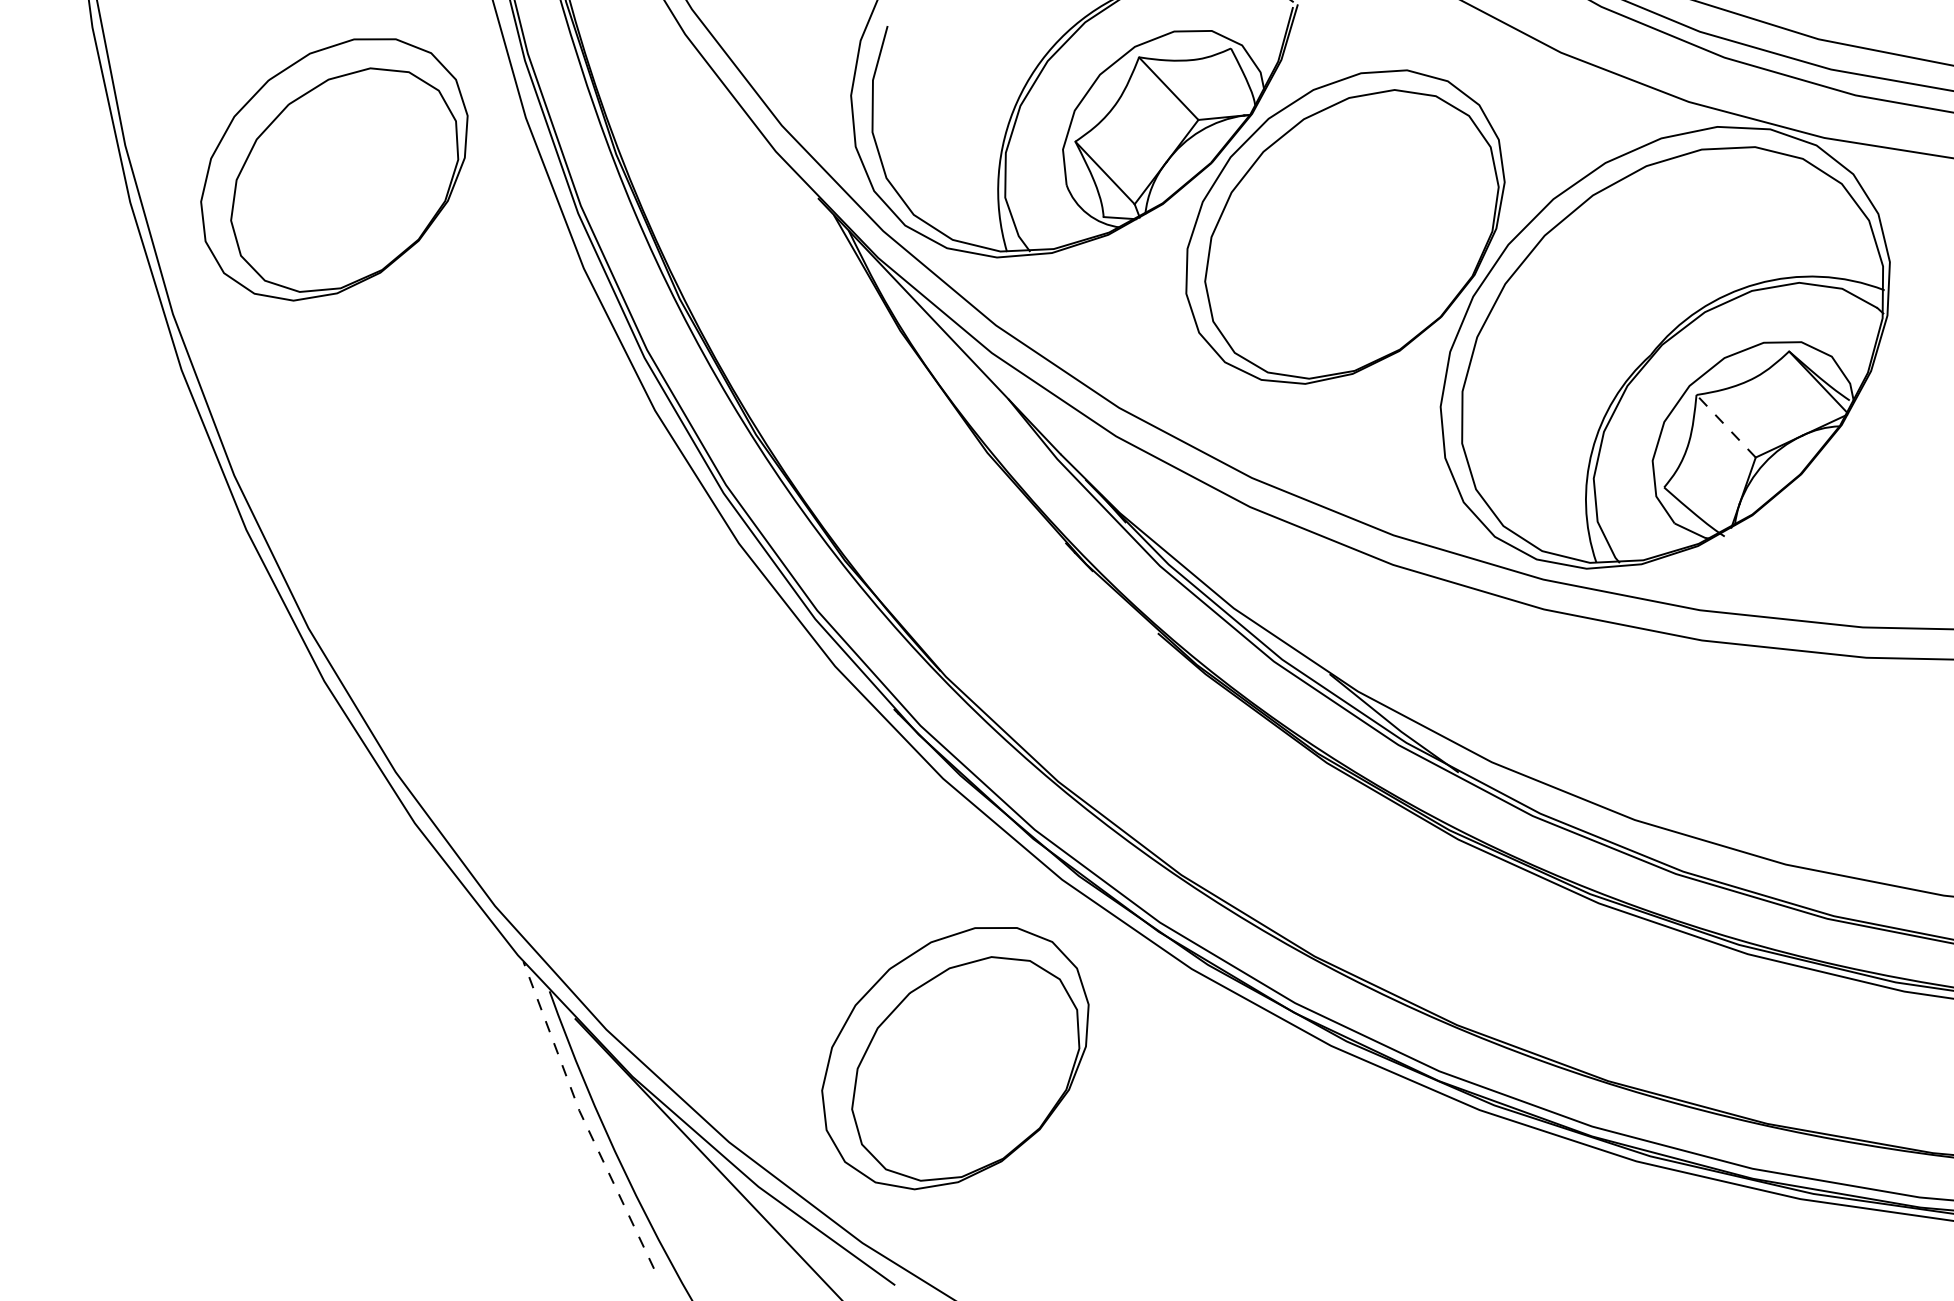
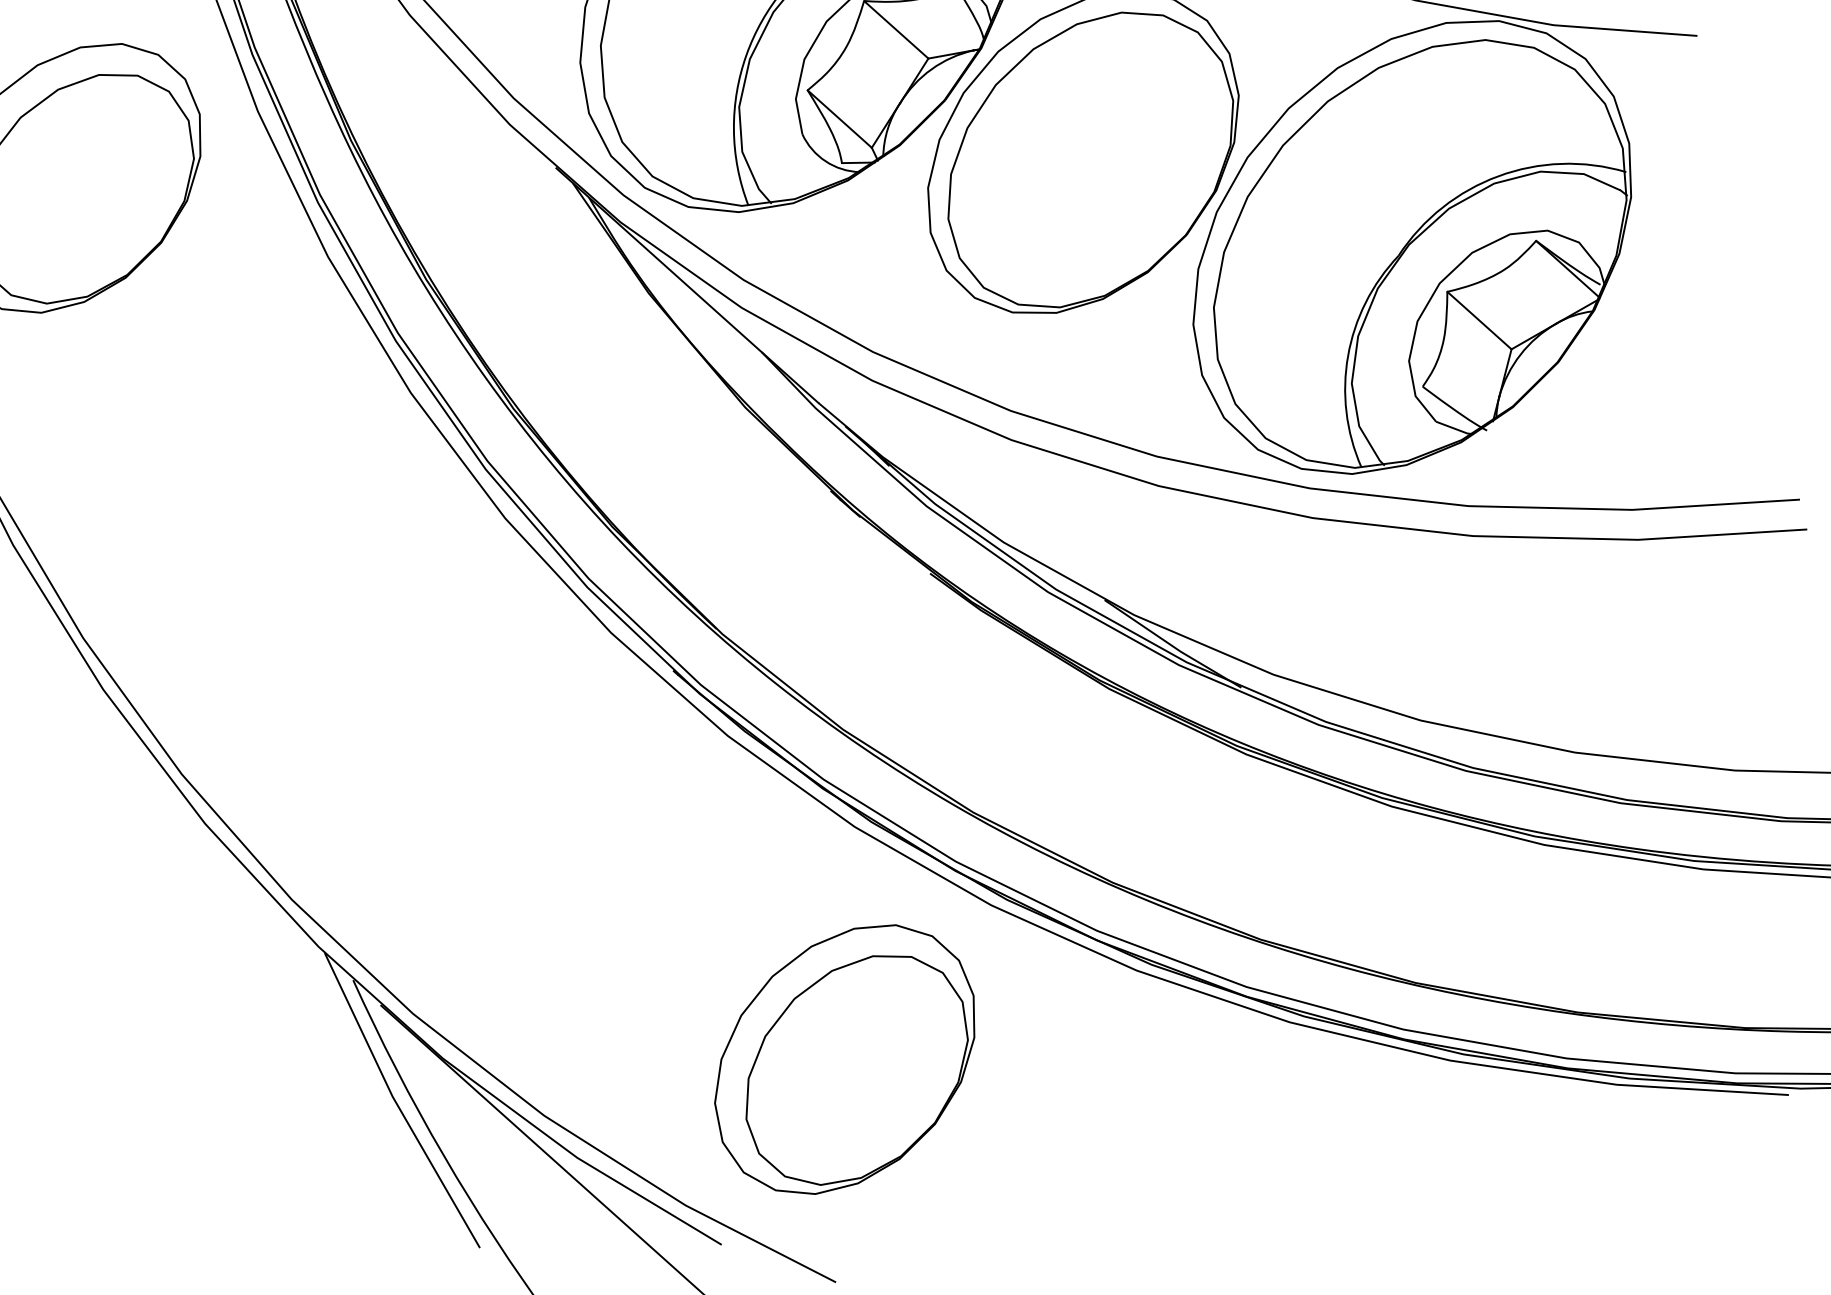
line: (1725, 425) -> (1478, 319), dashed -> solid
part: (955, 1058) -> (845, 1060), moved
line: (582, 1117) -> (396, 1103), dashed -> solid

